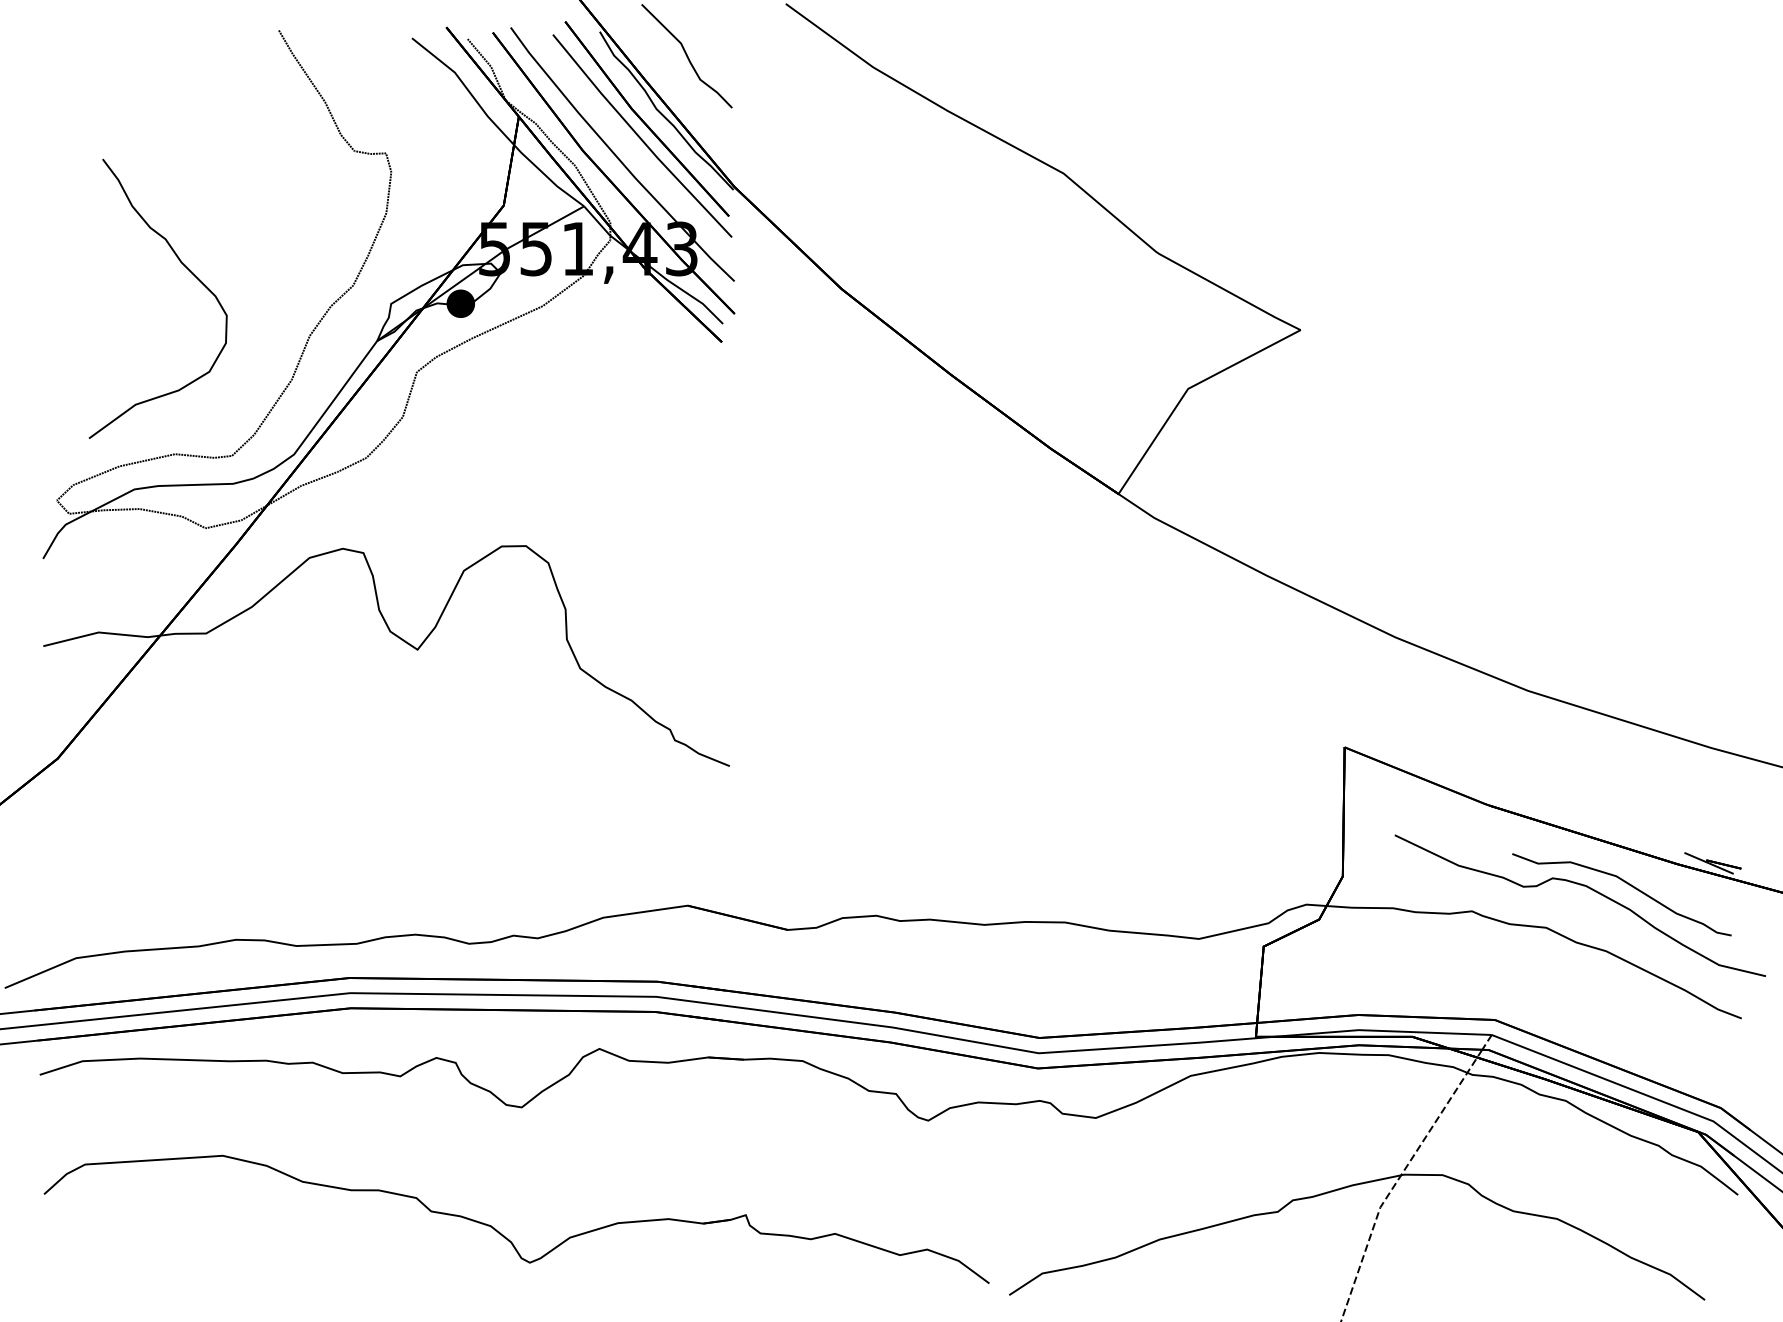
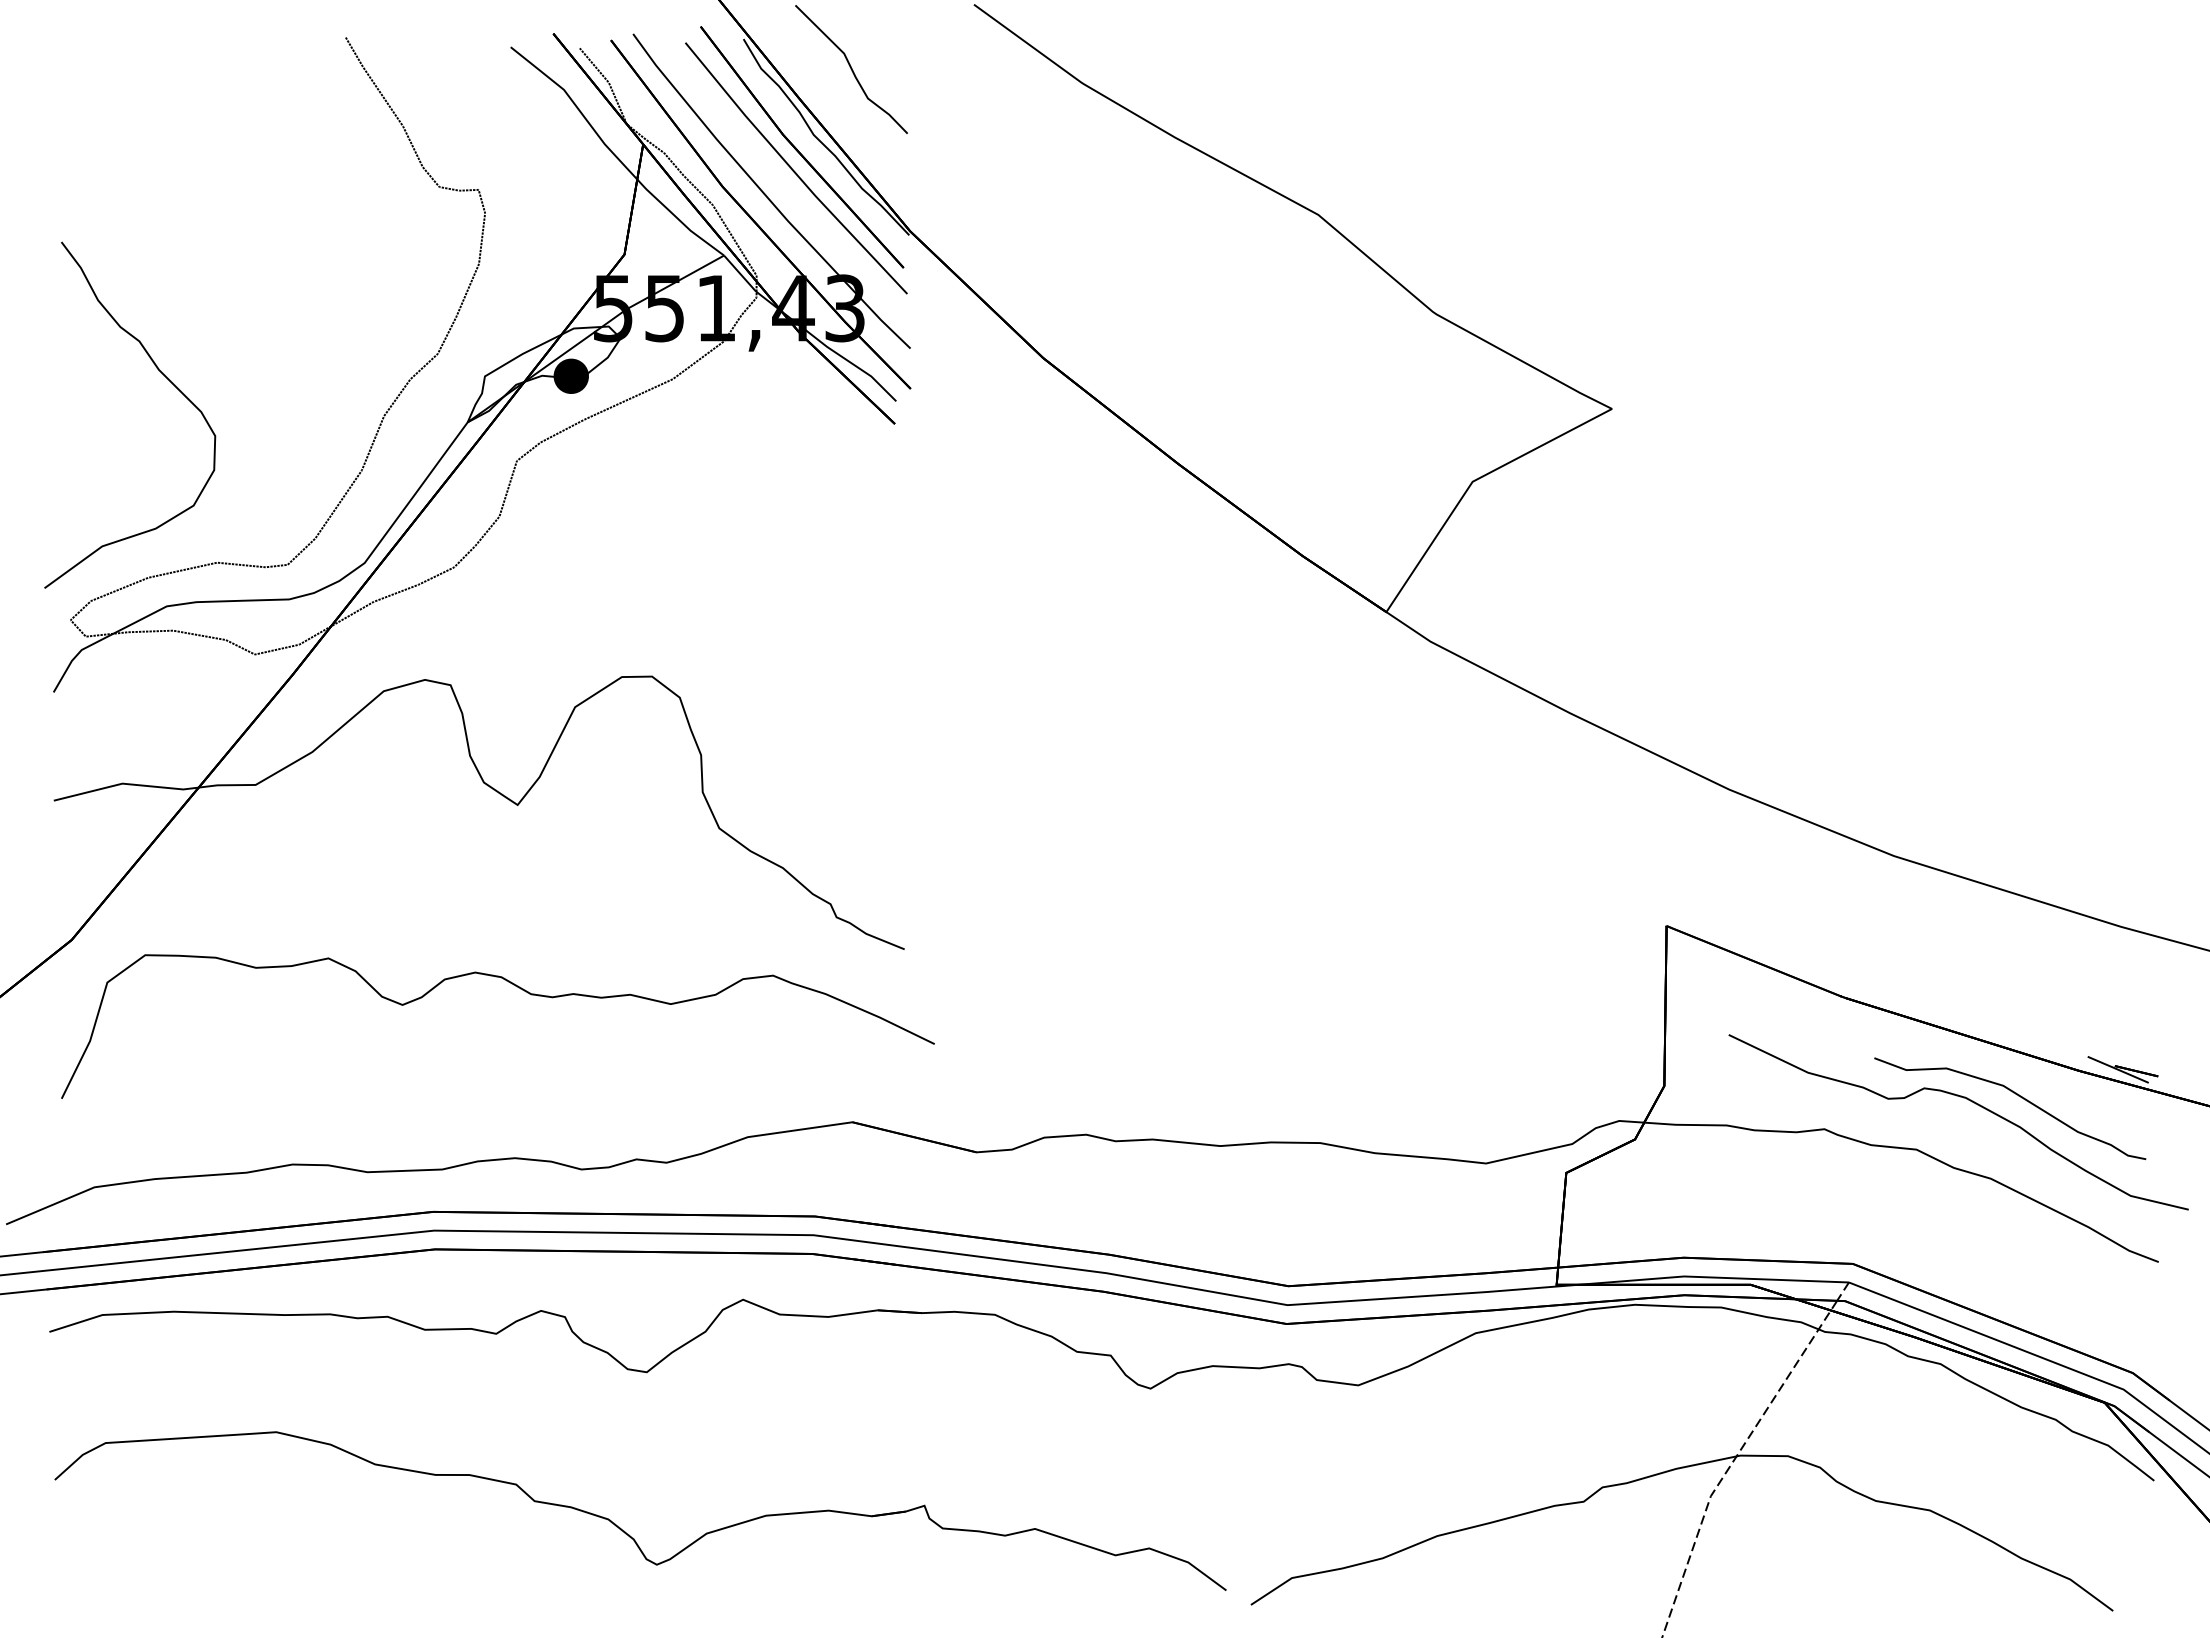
curve: (187, 269) -> (166, 378), moved
curve: (419, 798) -> (520, 989), added

